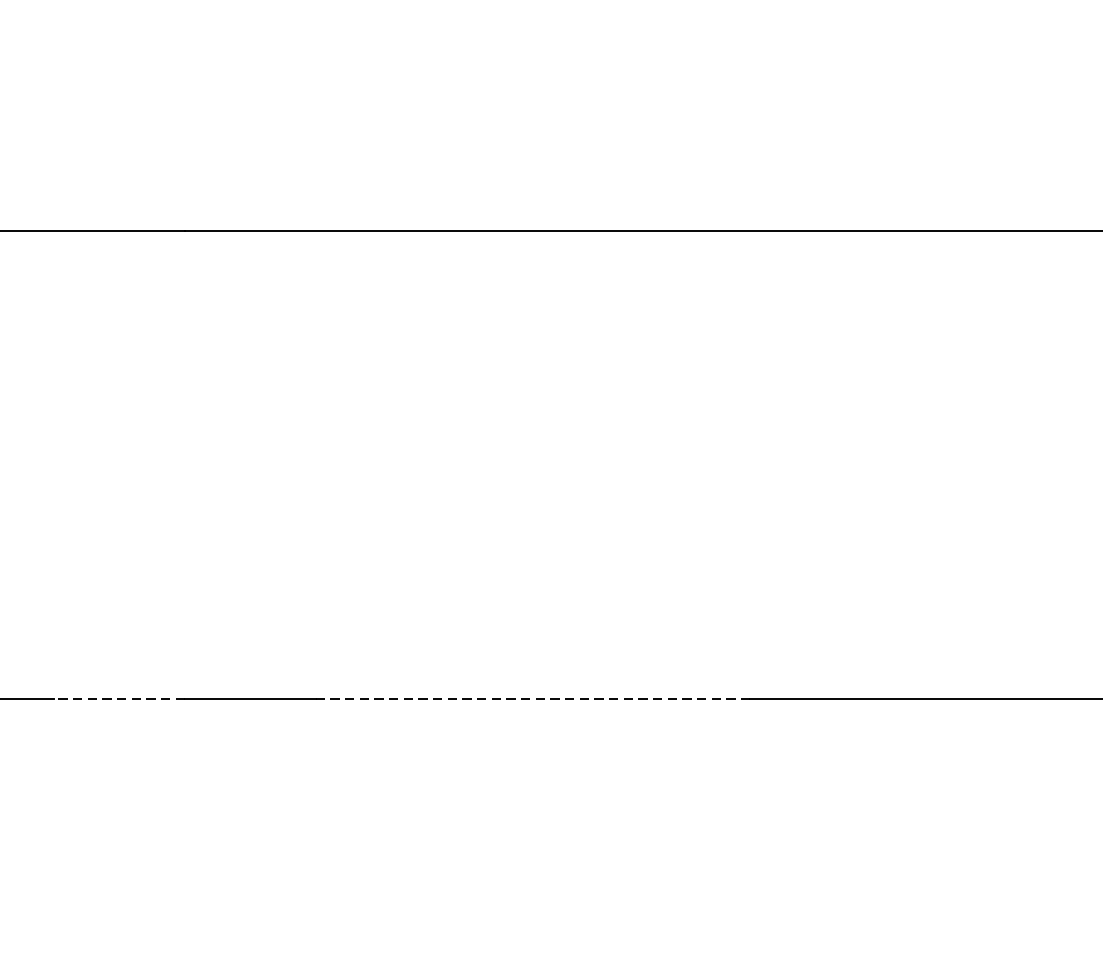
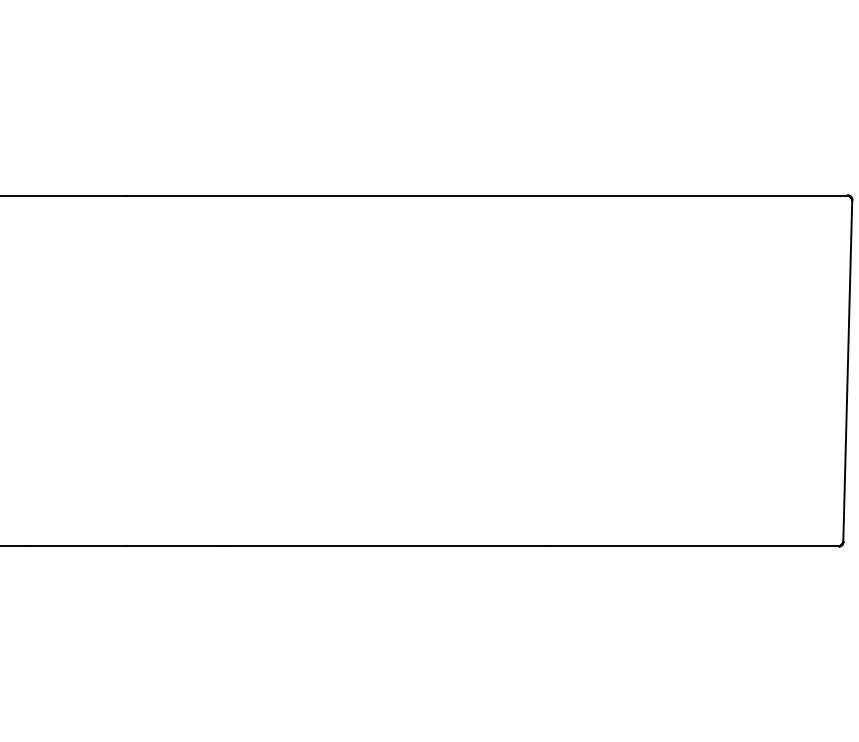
line: (118, 698) -> (75, 546), dashed -> solid
line: (533, 698) -> (386, 546), dashed -> solid

